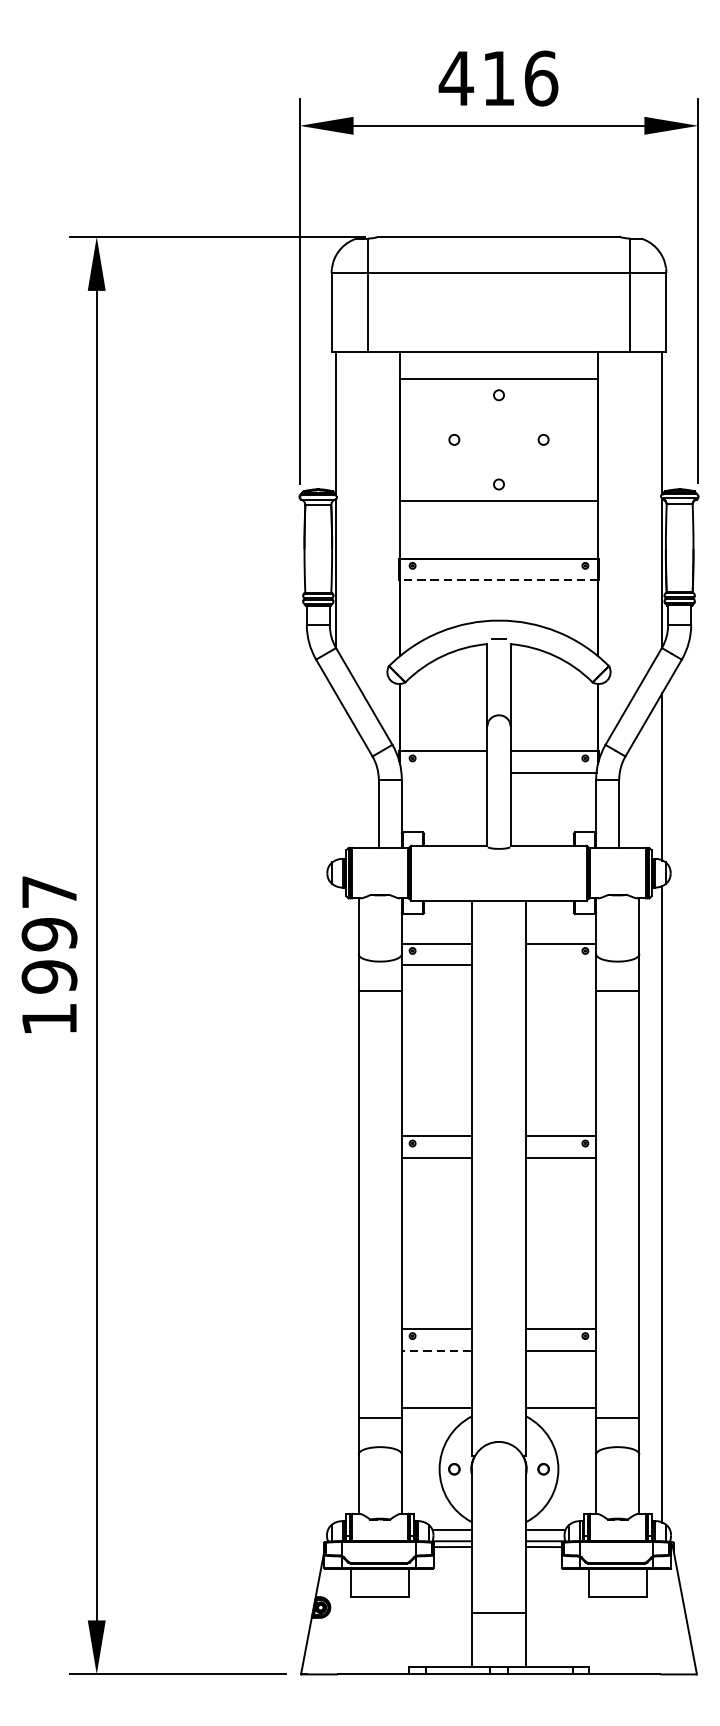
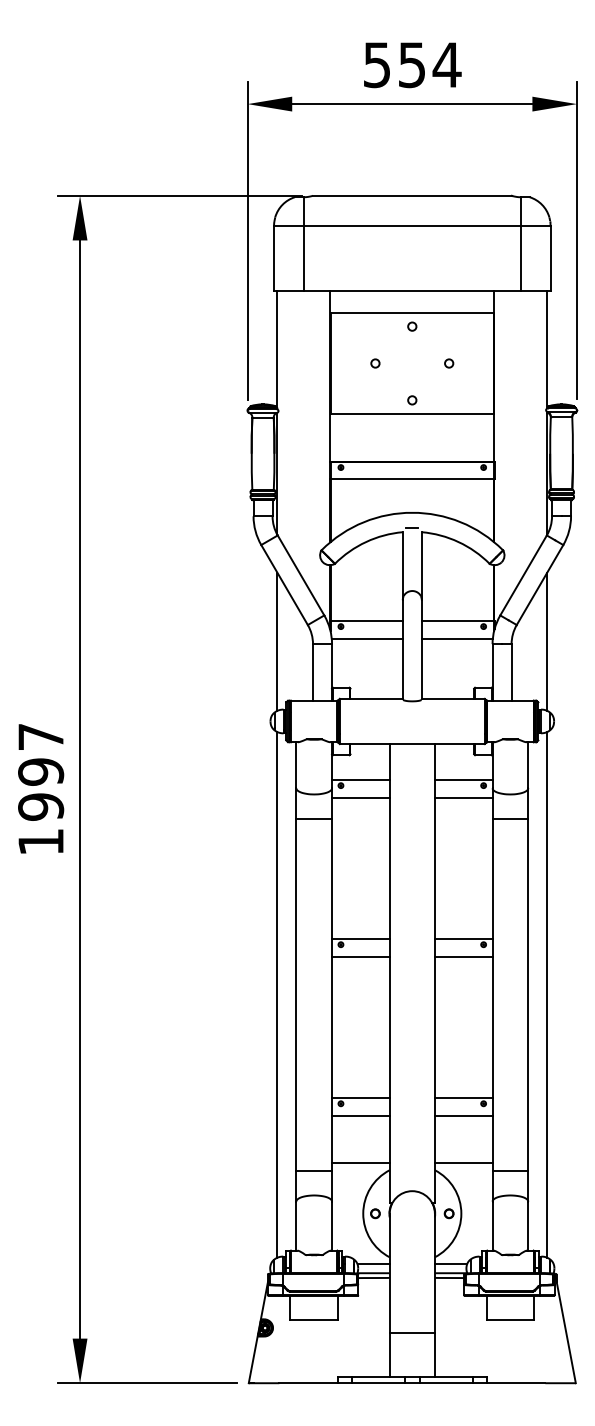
text: (498, 79) -> (411, 65), 416 -> 554
line: (498, 580) -> (411, 479), dashed -> solid
line: (443, 772) -> (366, 638), added
line: (335, 776) -> (277, 641), added
line: (560, 965) -> (463, 797), added
line: (335, 1203) -> (277, 994), added
line: (436, 1350) -> (360, 1115), dashed -> solid

